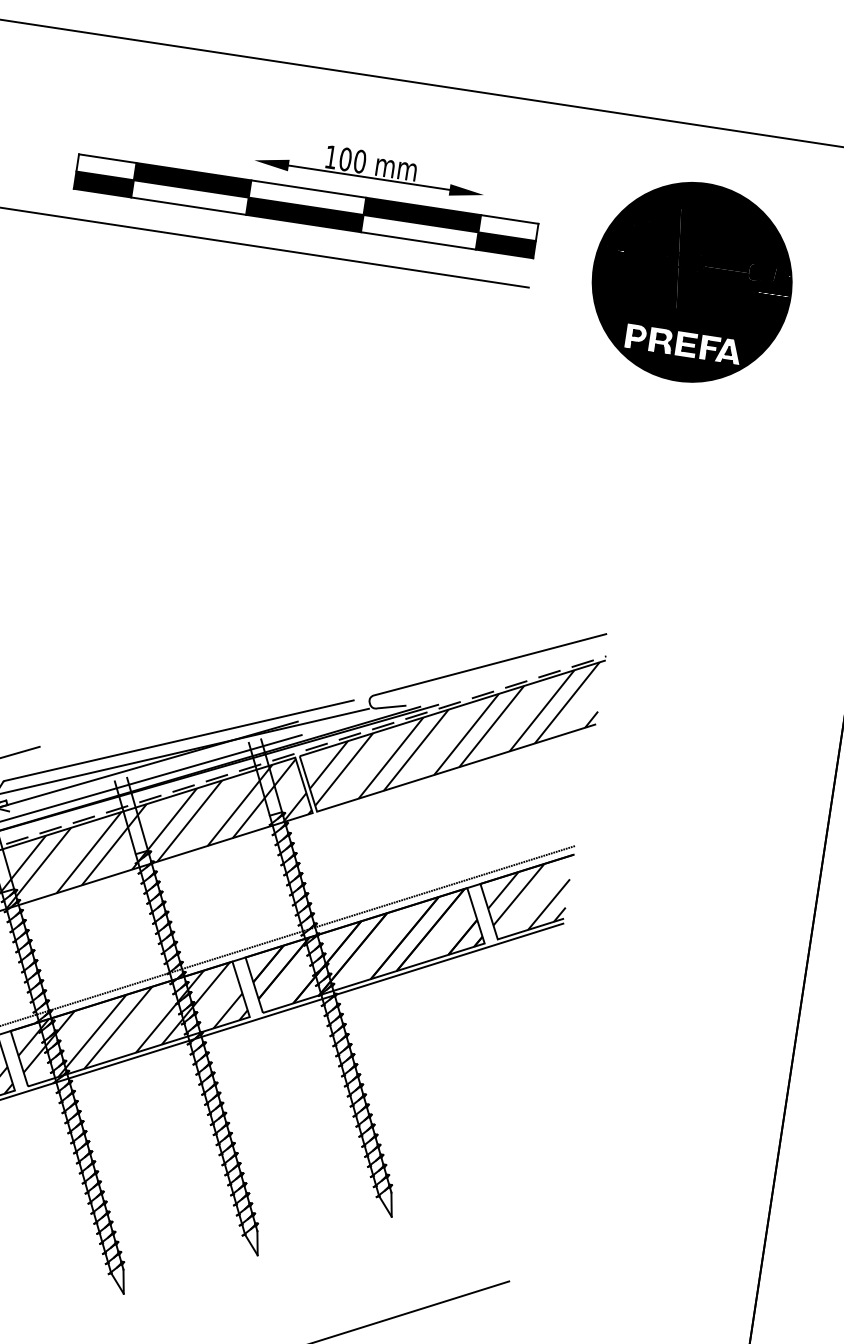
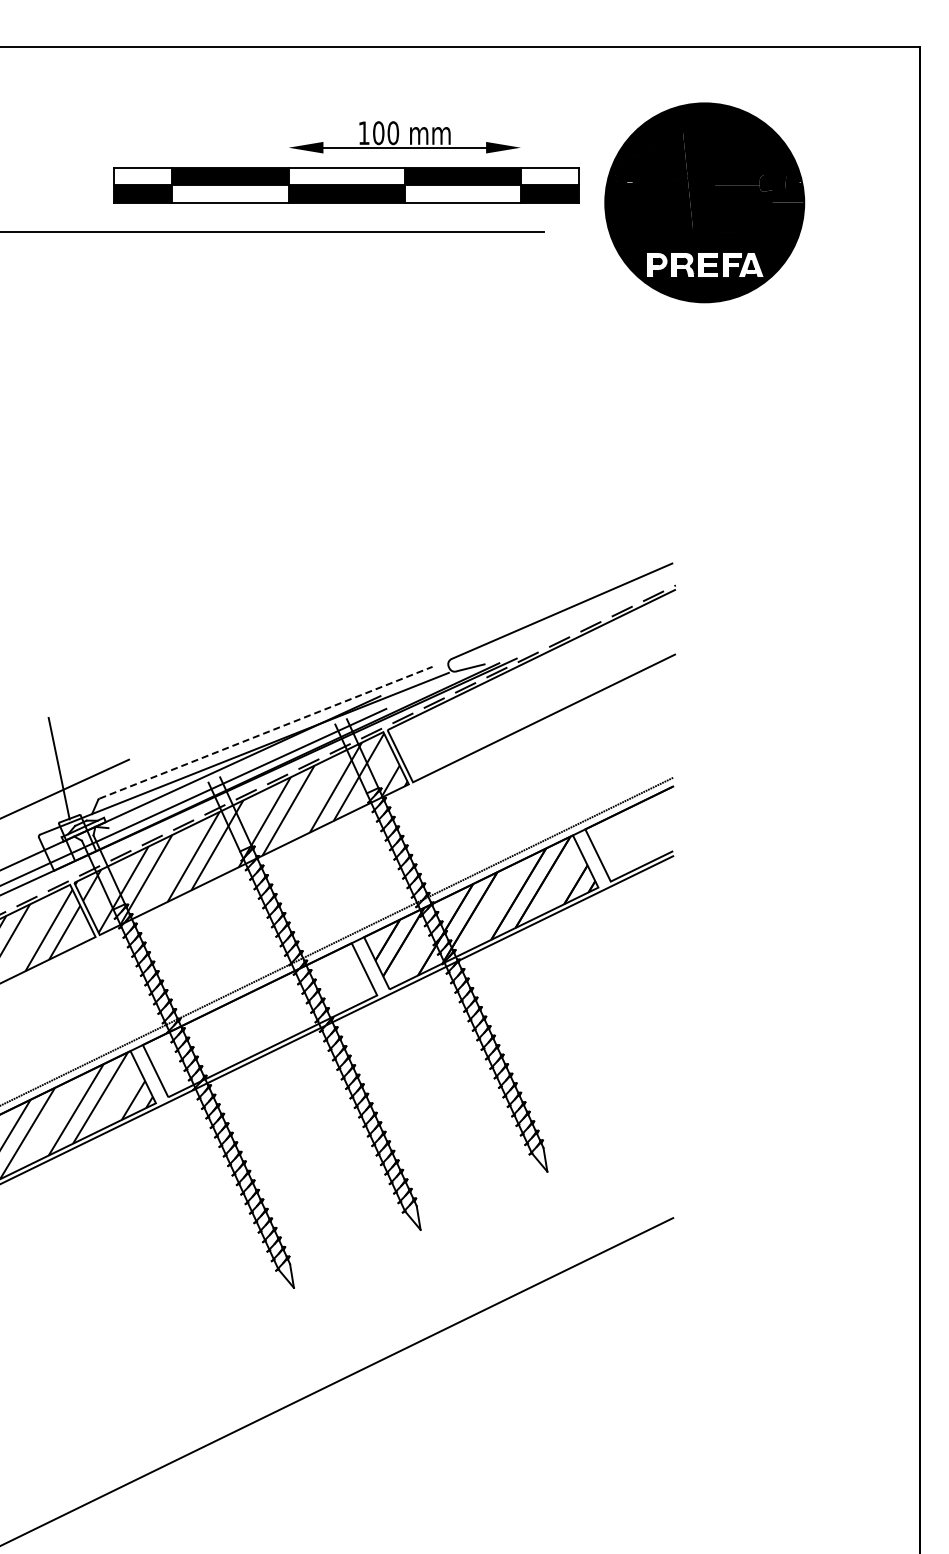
part: (309, 183) -> (346, 162), moved
hatch: (455, 733) -> (538, 684), removed
line: (179, 740) -> (266, 732), solid -> dashed
hatch: (528, 896) -> (634, 834), removed
hatch: (135, 1019) -> (264, 1014), removed

